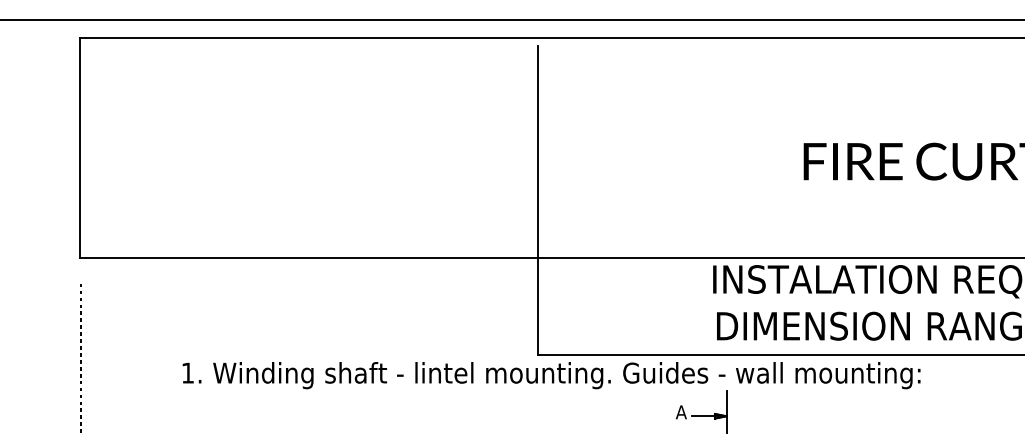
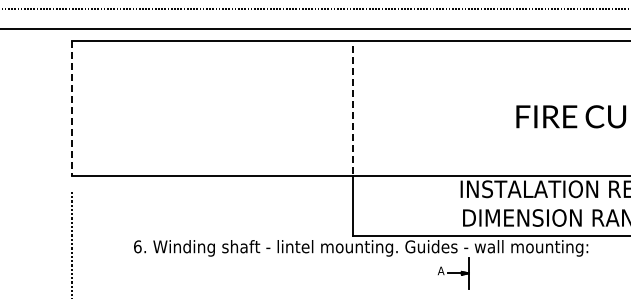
line: (80, 148) -> (71, 108), solid -> dashed
line: (538, 153) -> (353, 111), solid -> dashed
text: (187, 372) -> (137, 246), 1. -> 6.

